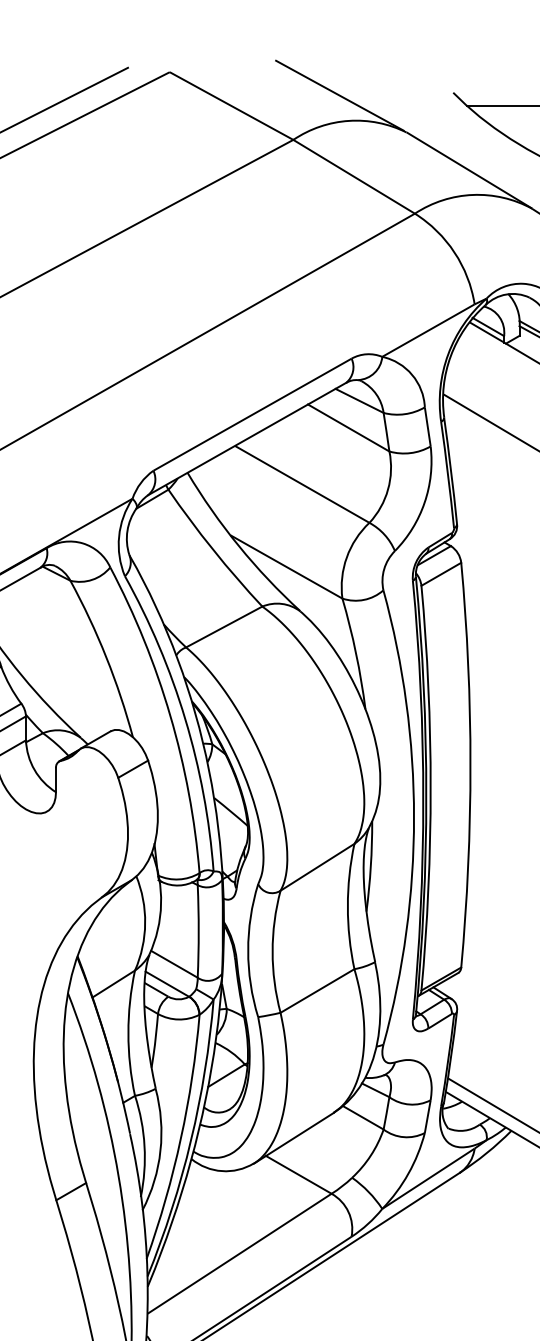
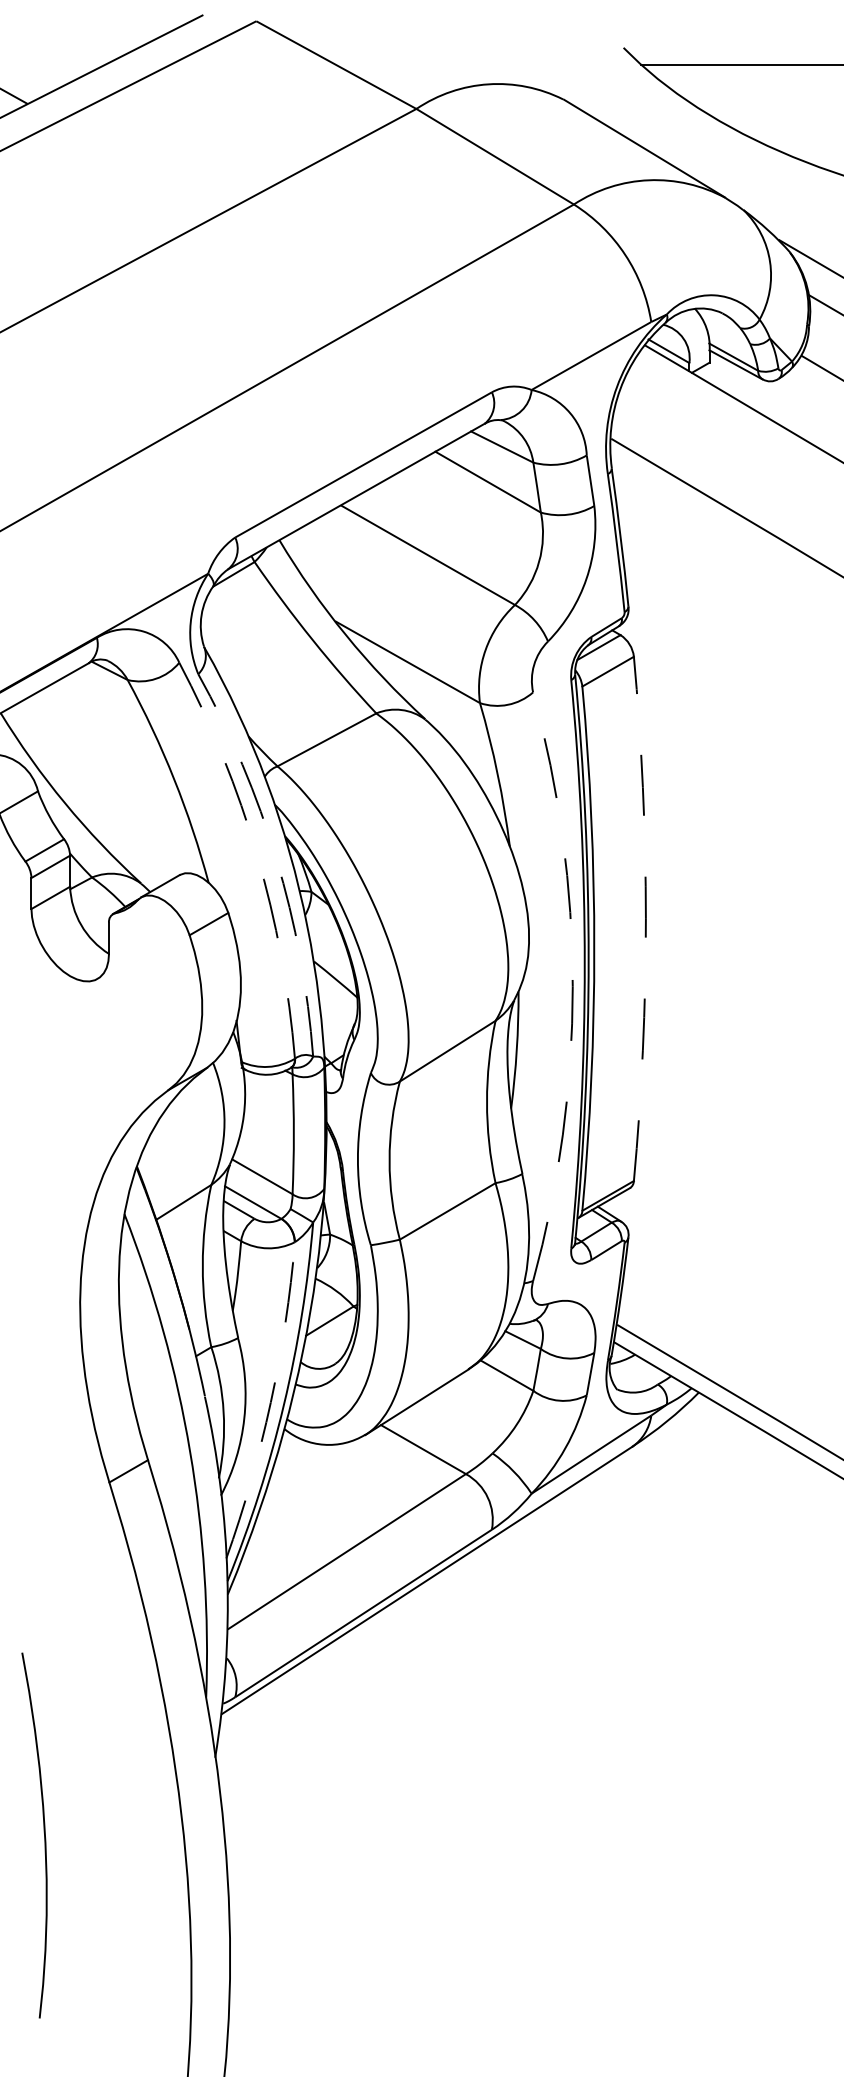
line: (339, 95) -> (476, 51), removed
arc: (170, 715) -> (257, 854), solid -> dashed
arc: (185, 719) -> (276, 859), solid -> dashed
arc: (470, 764) -> (645, 918), solid -> dashed
arc: (413, 817) -> (572, 986), solid -> dashed
arc: (180, 1138) -> (270, 1402), solid -> dashed

